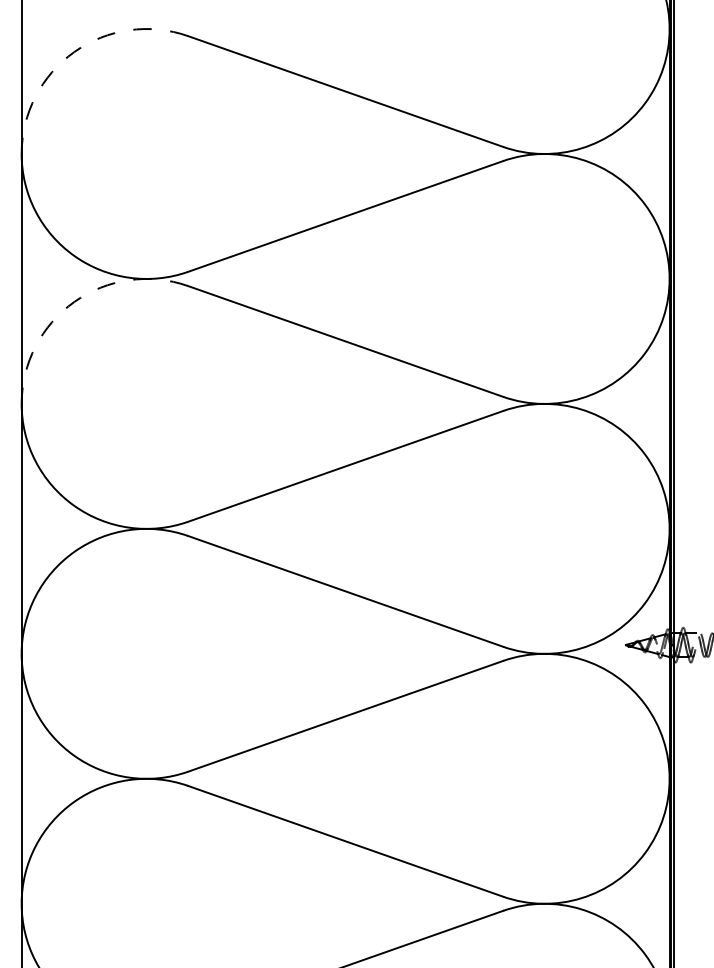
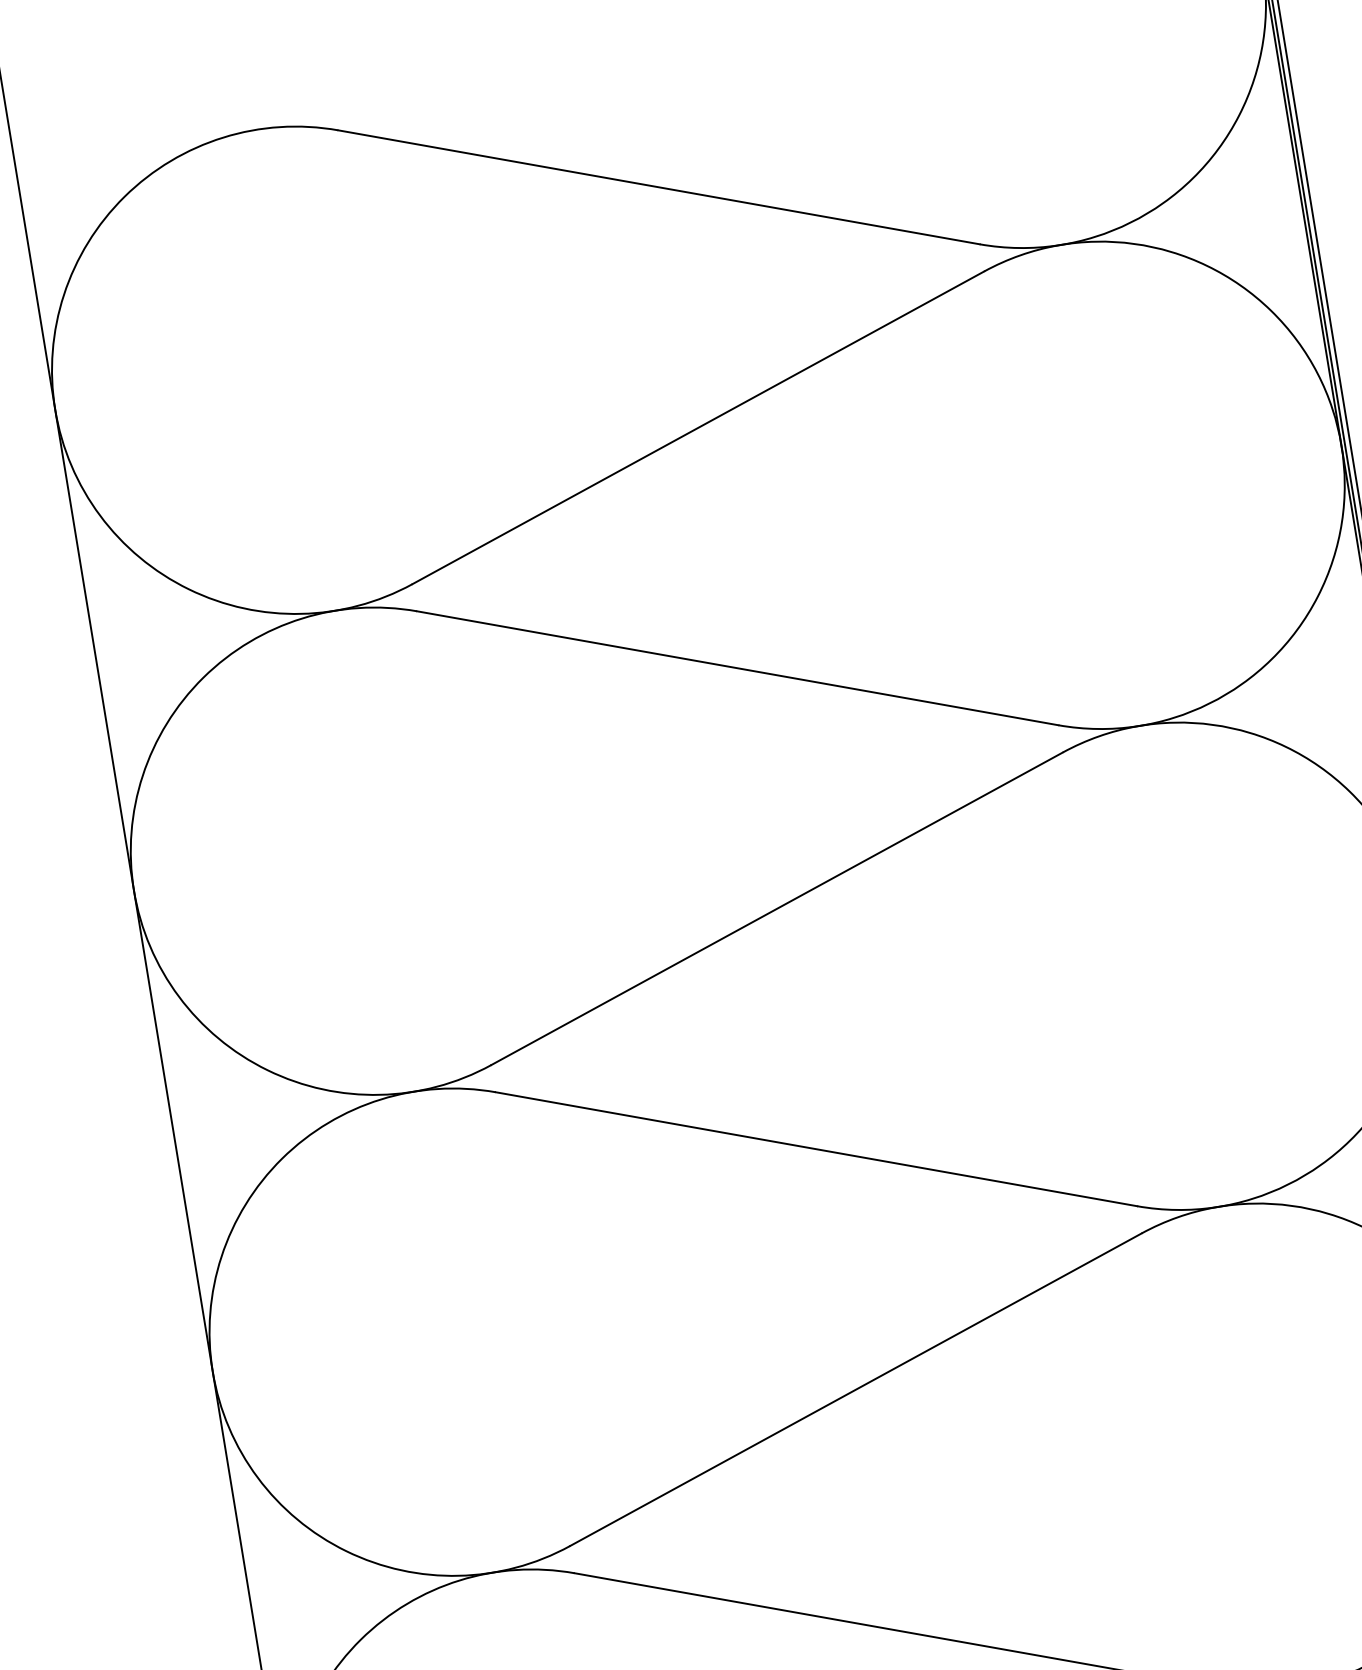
arc: (74, 52) -> (124, 197), dashed -> solid
arc: (74, 301) -> (203, 676), dashed -> solid

